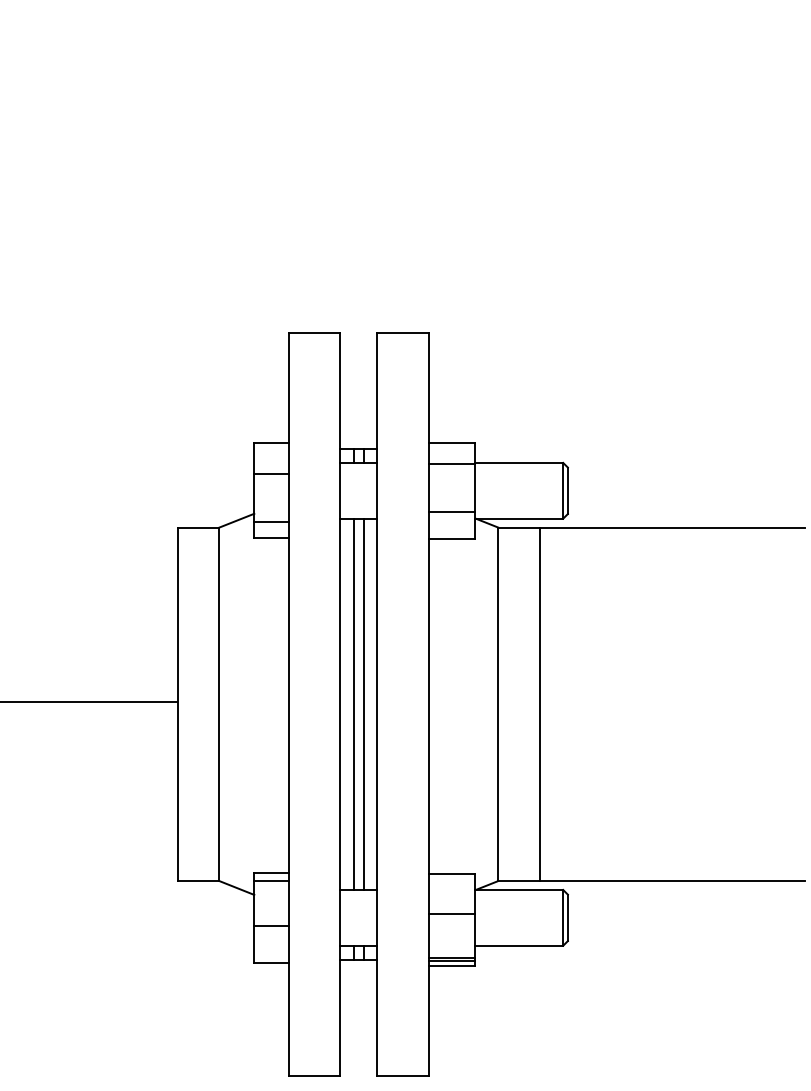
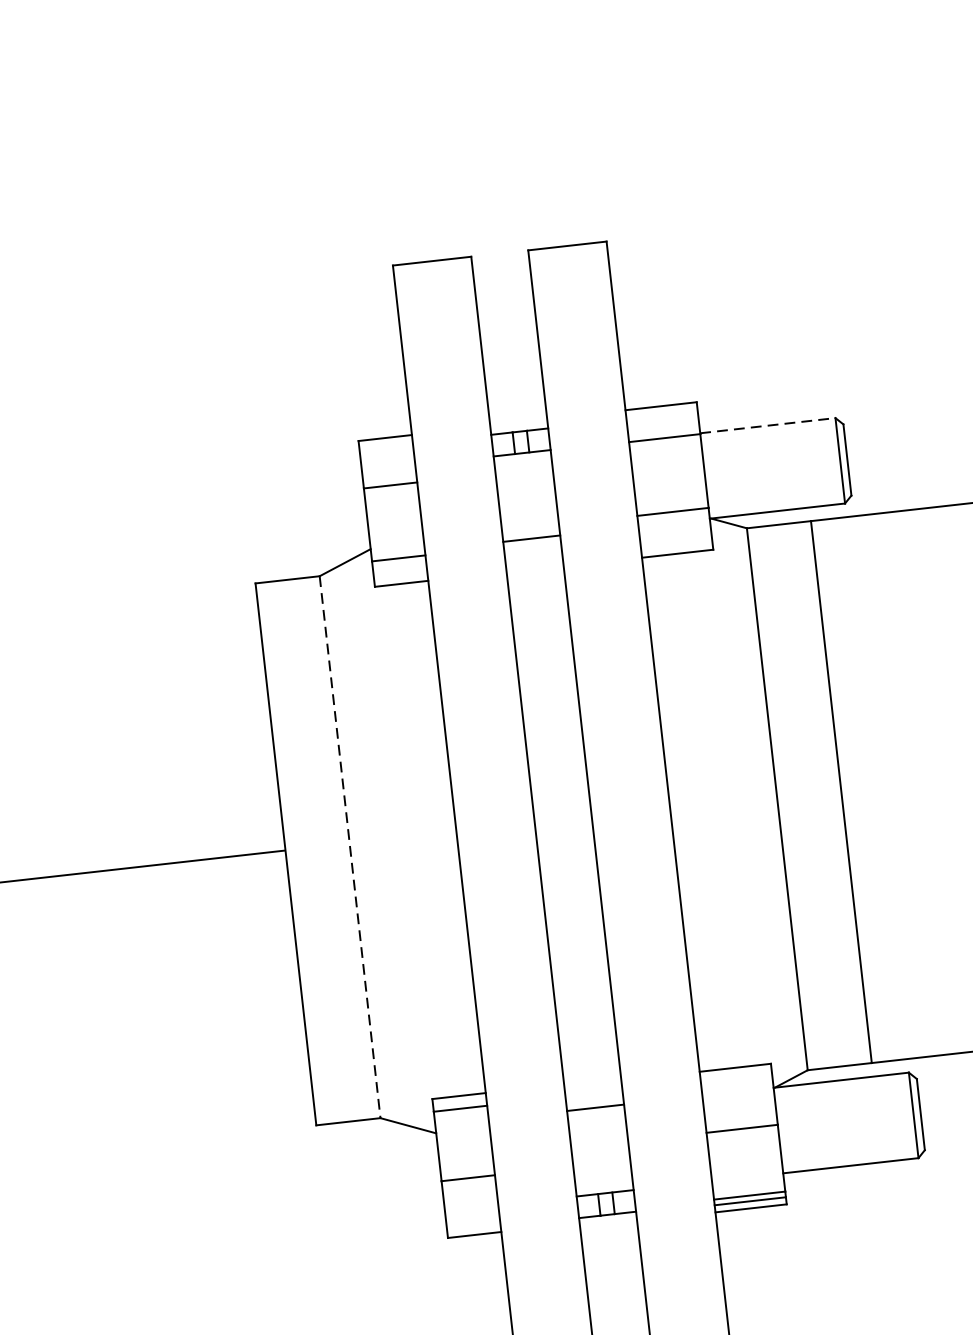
line: (519, 462) -> (768, 424), solid -> dashed
line: (354, 703) -> (556, 822), removed
line: (363, 703) -> (570, 821), removed
line: (219, 704) -> (350, 847), solid -> dashed

